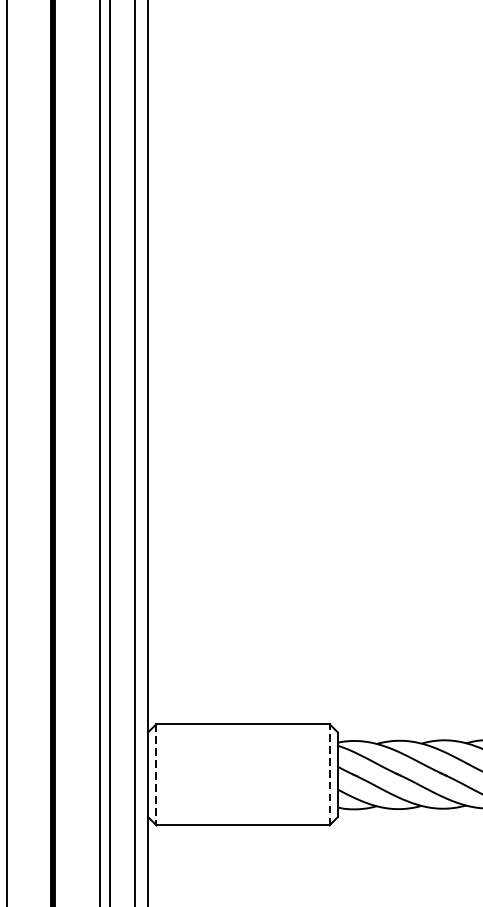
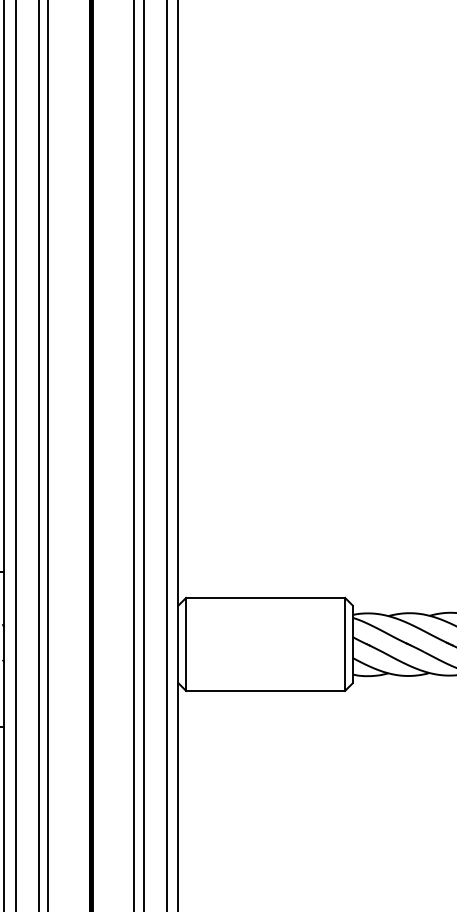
line: (156, 774) -> (186, 644), dashed -> solid
line: (329, 774) -> (345, 644), dashed -> solid

